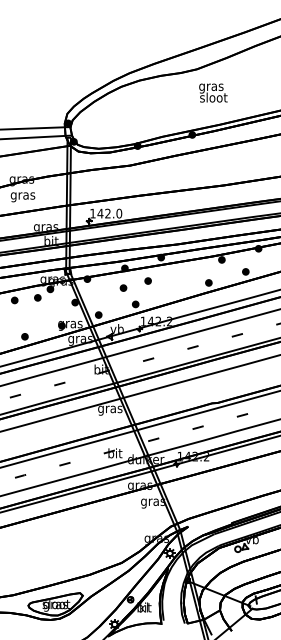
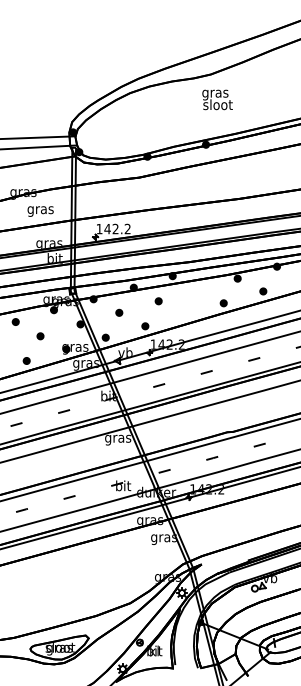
text: (213, 92) -> (217, 99), moved
text: (22, 197) -> (40, 211), moved
text: (119, 213) -> (127, 228), 142.0 -> 142.2
part: (123, 287) -> (119, 312), moved
part: (37, 298) -> (40, 336), moved

